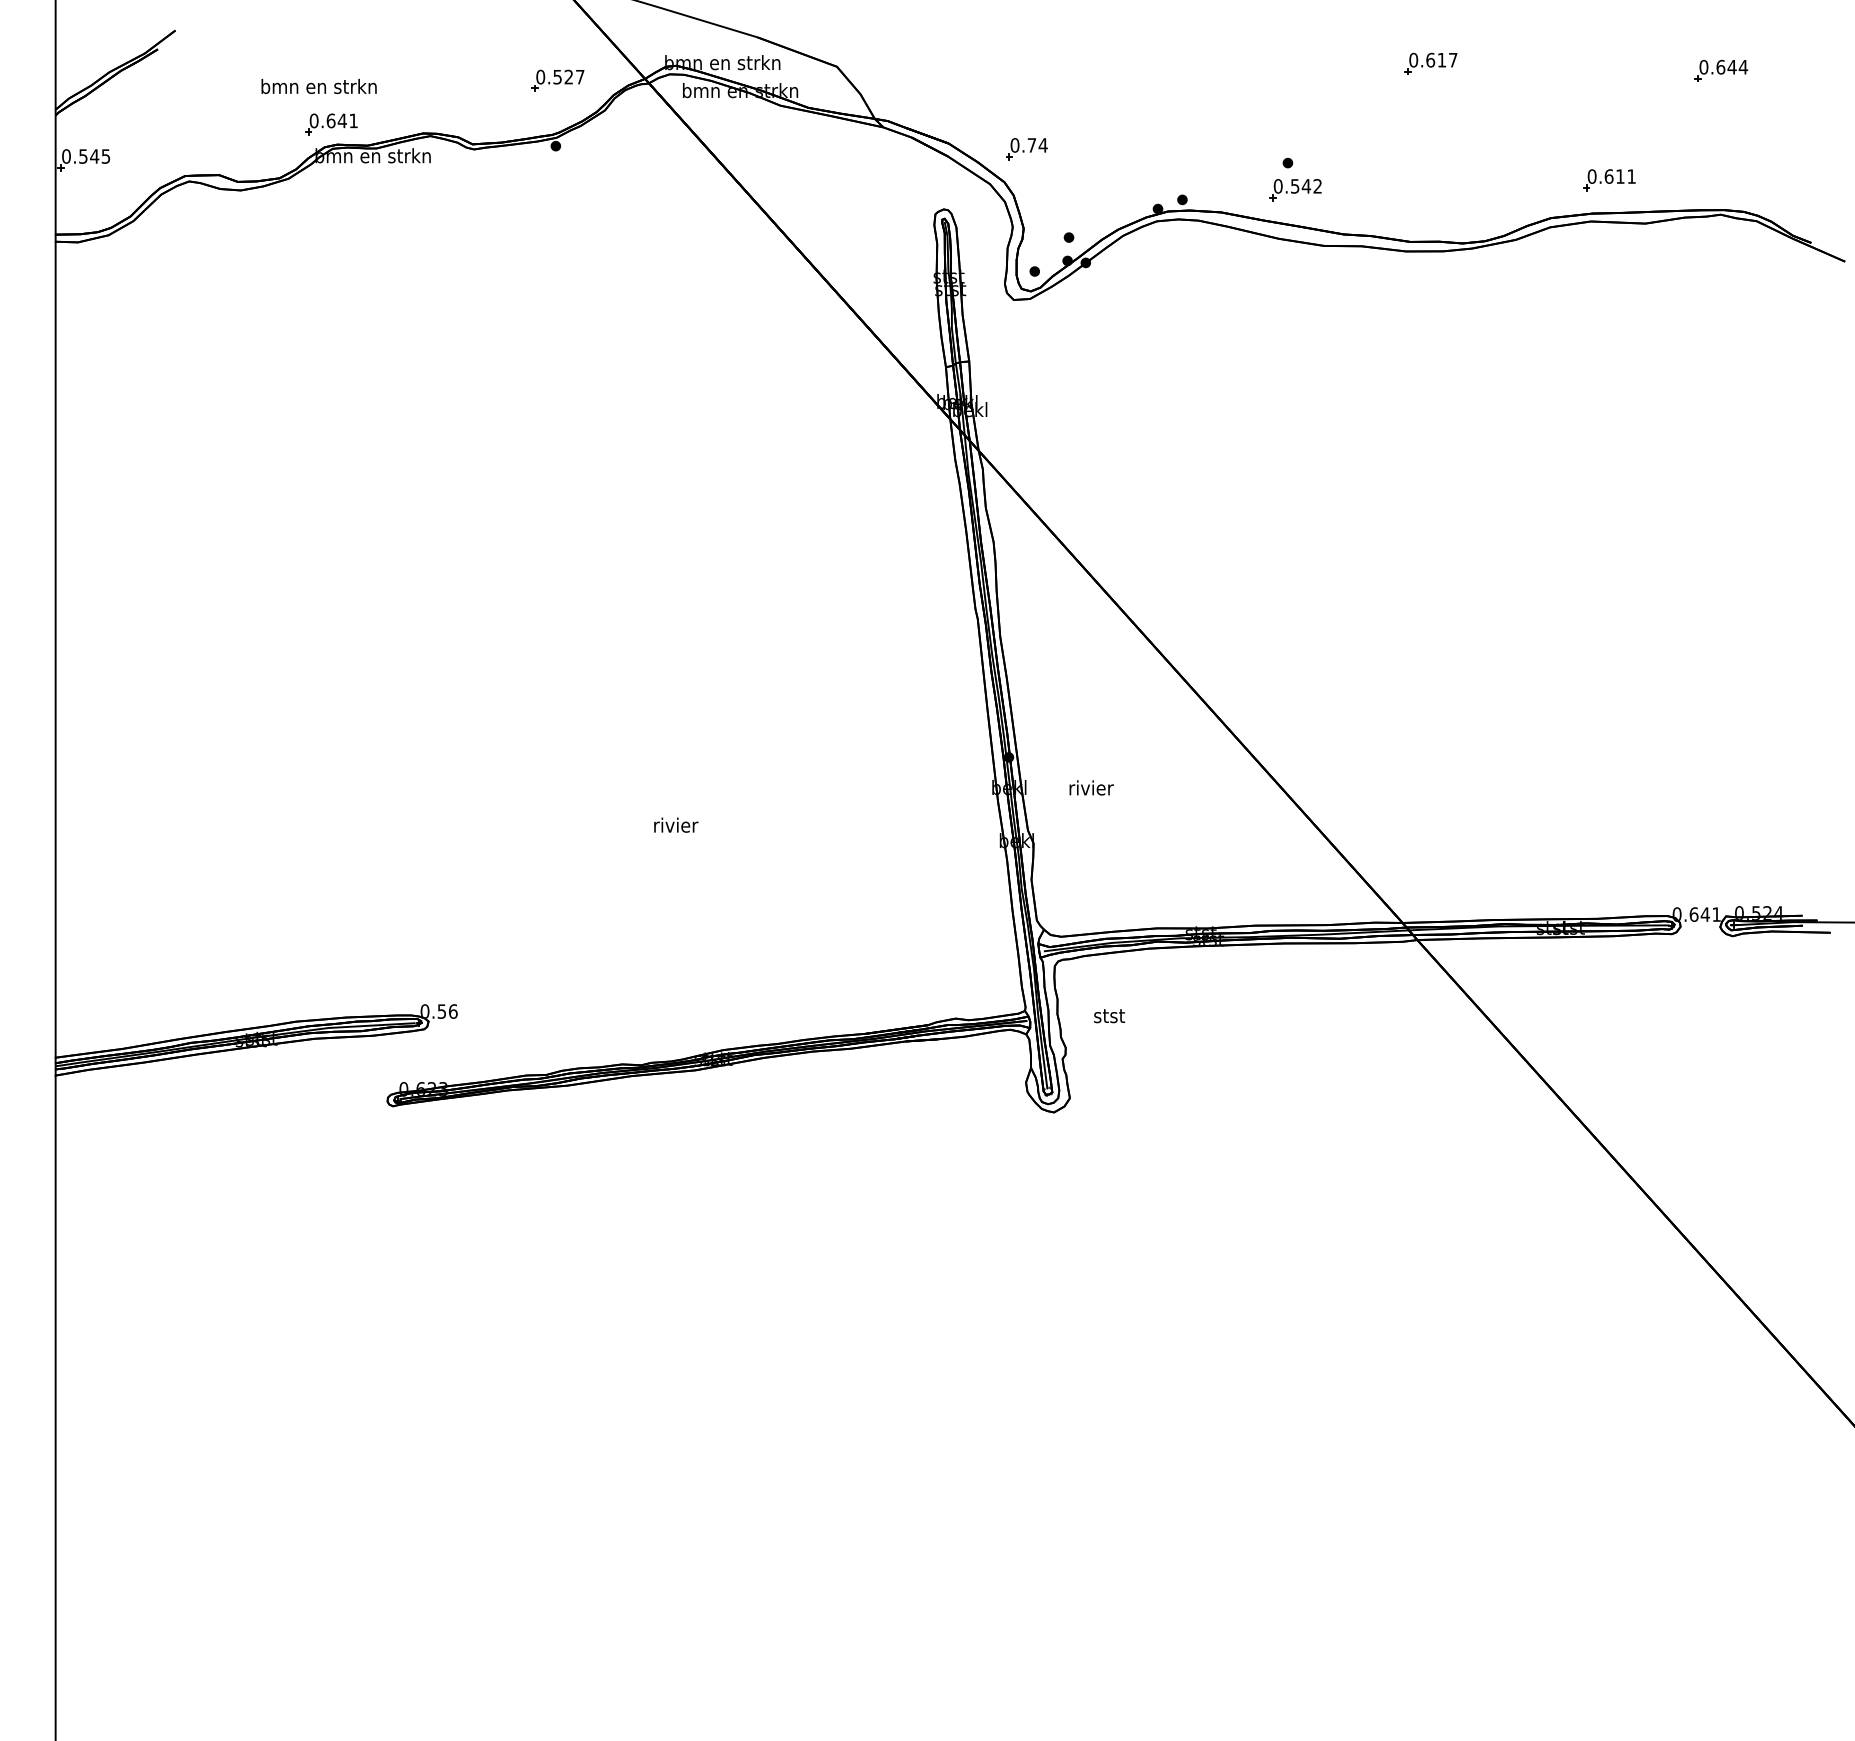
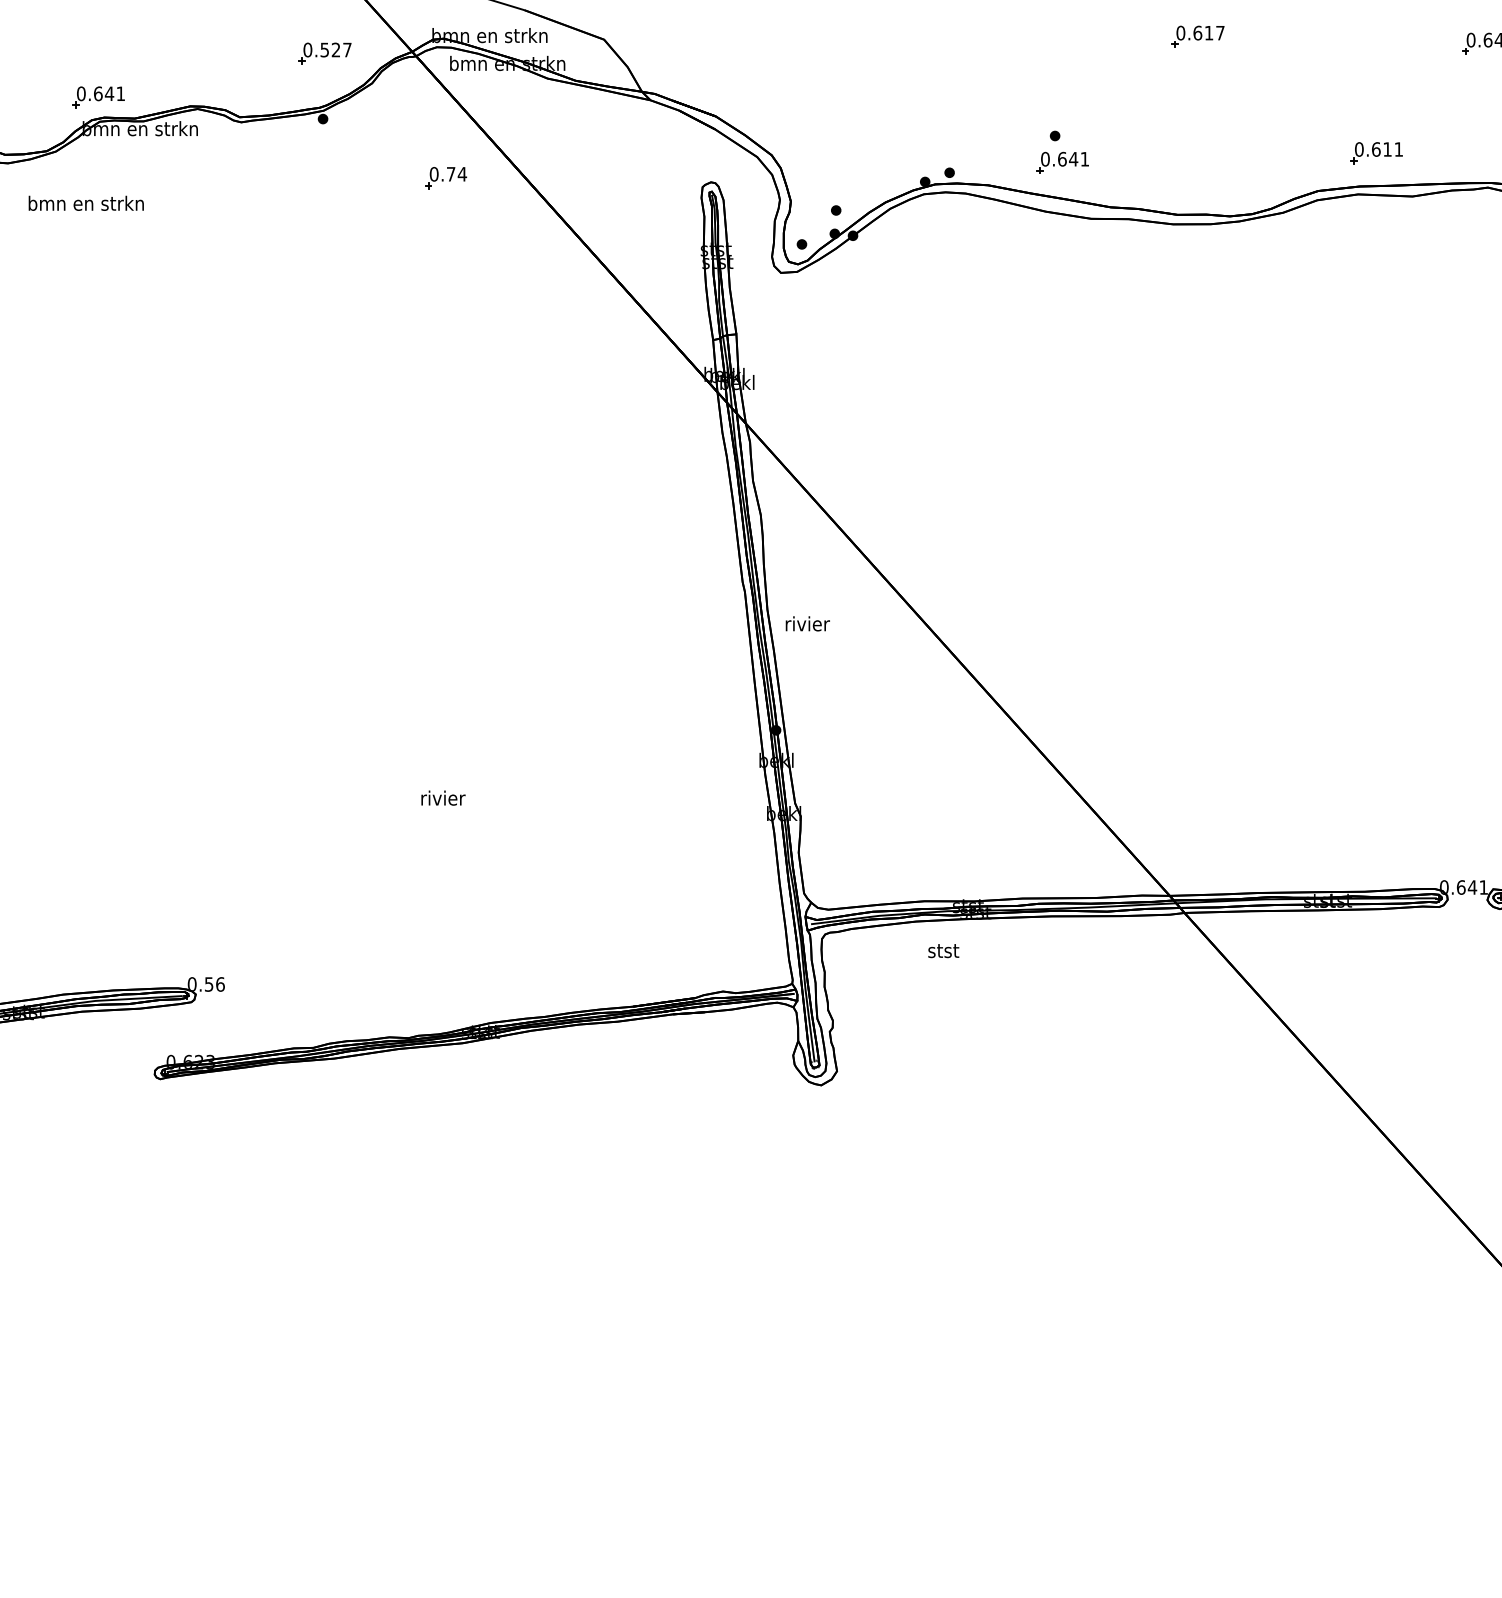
text: (318, 86) -> (85, 203), moved
part: (1026, 149) -> (445, 178), moved
text: (1305, 186) -> (1072, 159), 0.542 -> 0.641
text: (1091, 787) -> (807, 623), moved
text: (1109, 1016) -> (943, 951), moved

